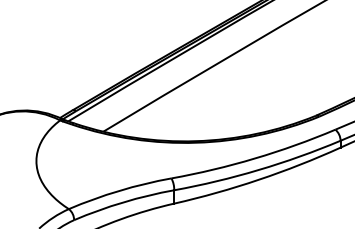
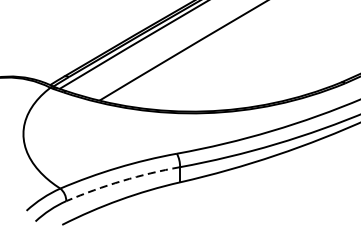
arc: (123, 202) -> (122, 181), solid -> dashed

